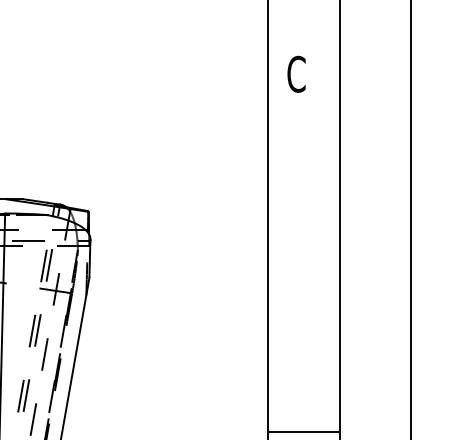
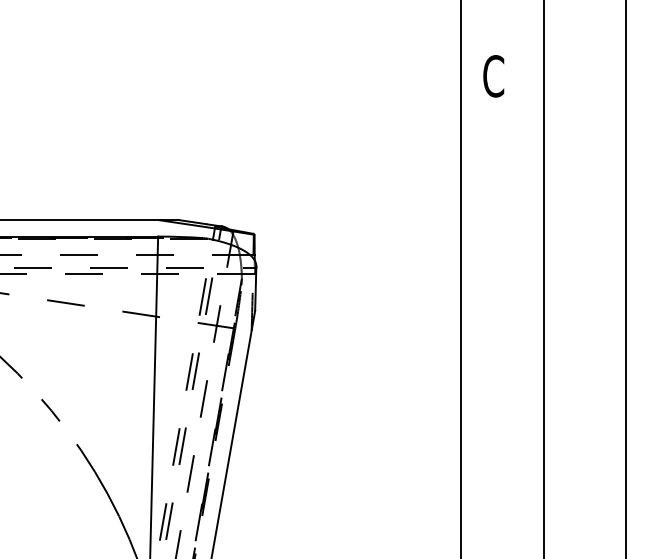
line: (304, 432) -> (502, 488), removed

